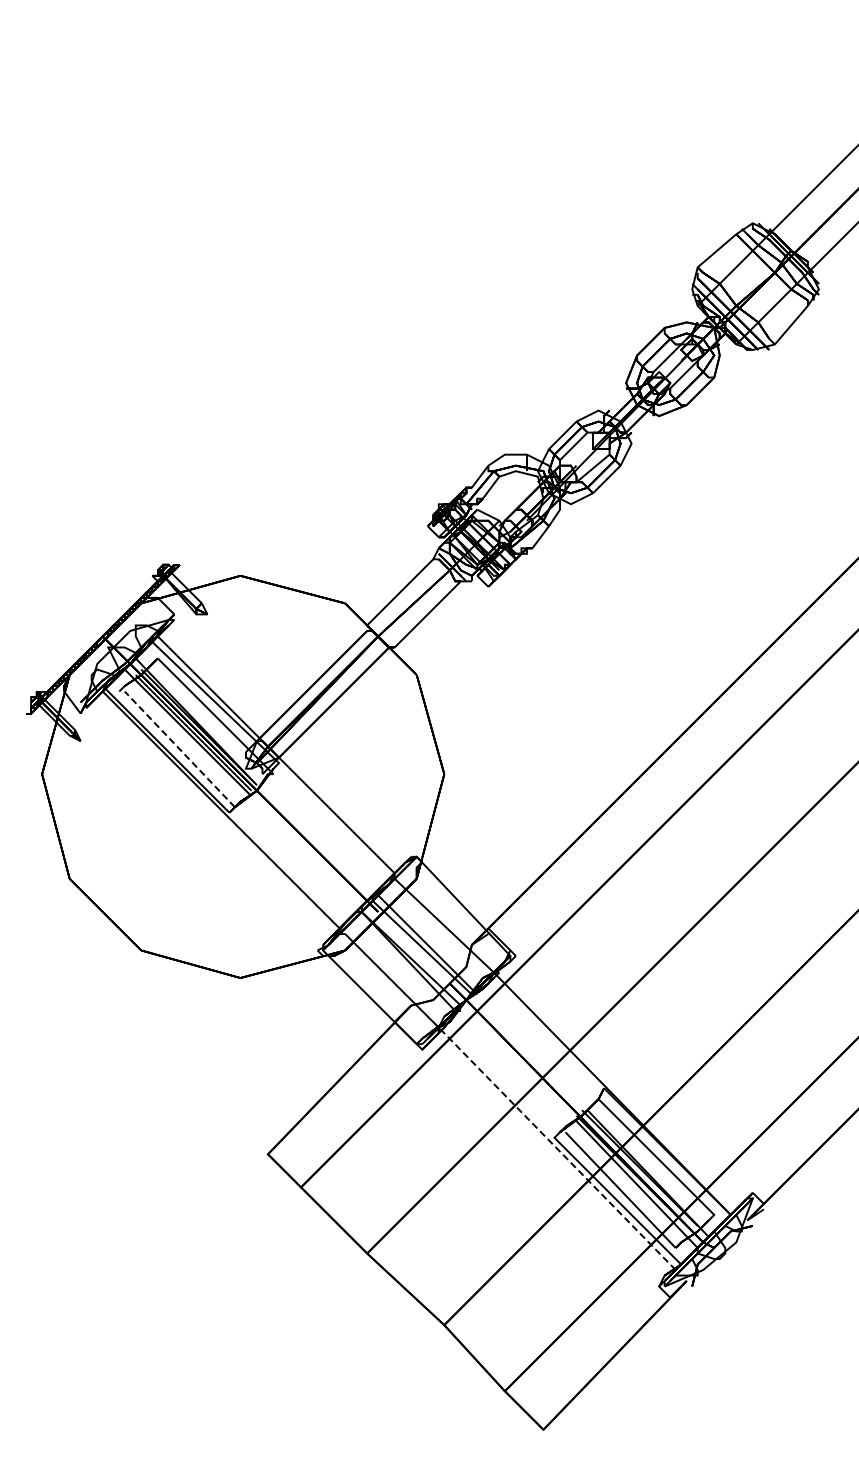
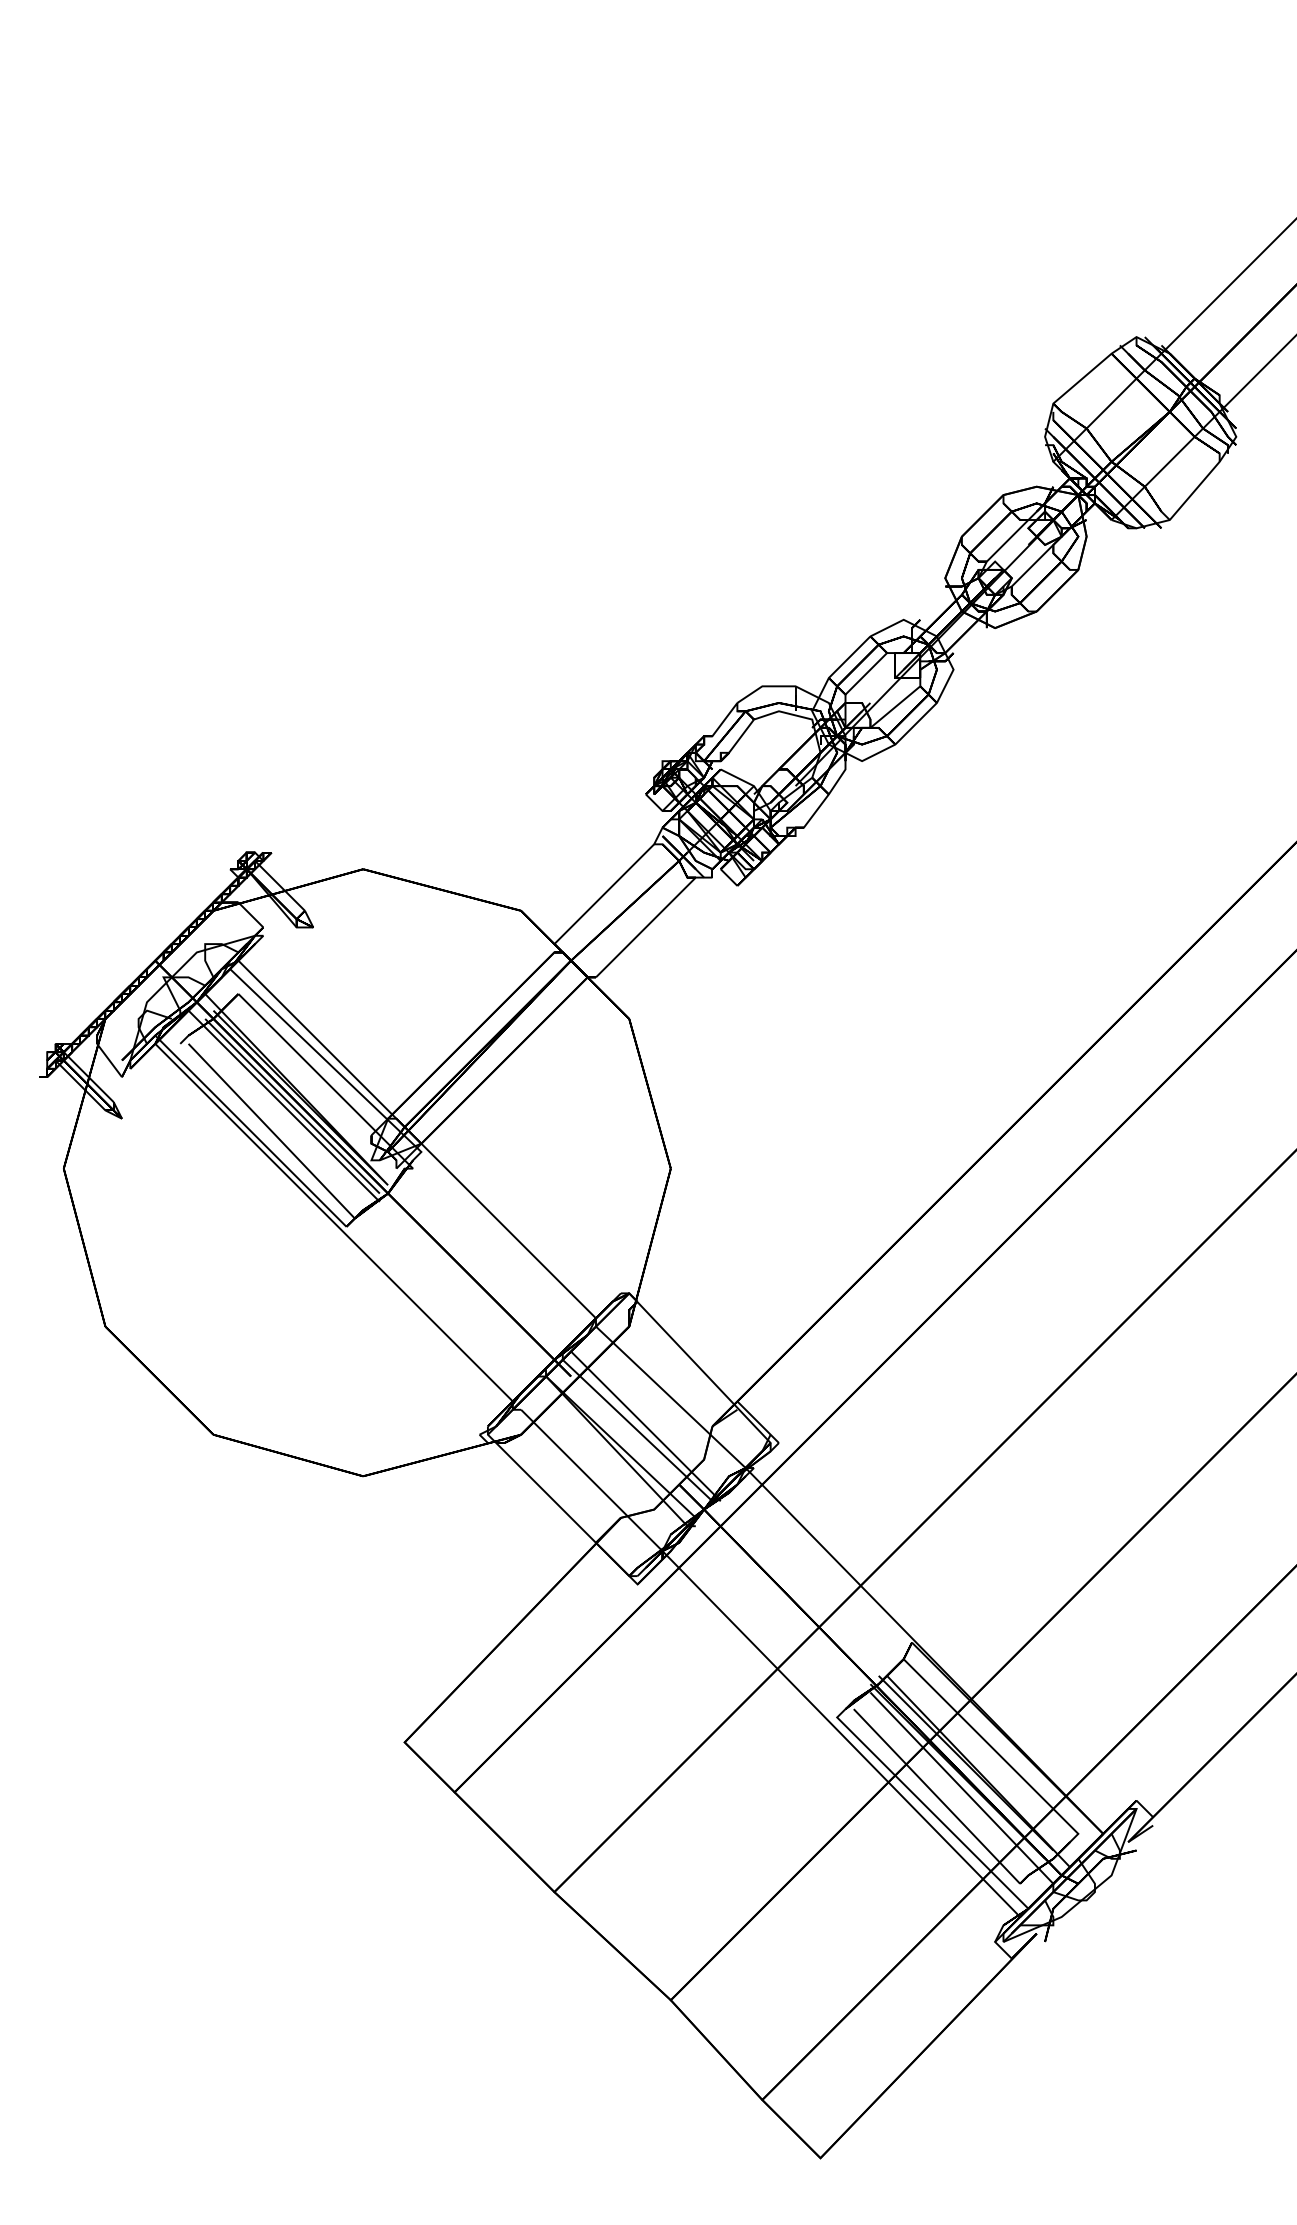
line: (179, 749) -> (271, 1131), dashed -> solid
line: (556, 1148) -> (840, 1733), dashed -> solid

